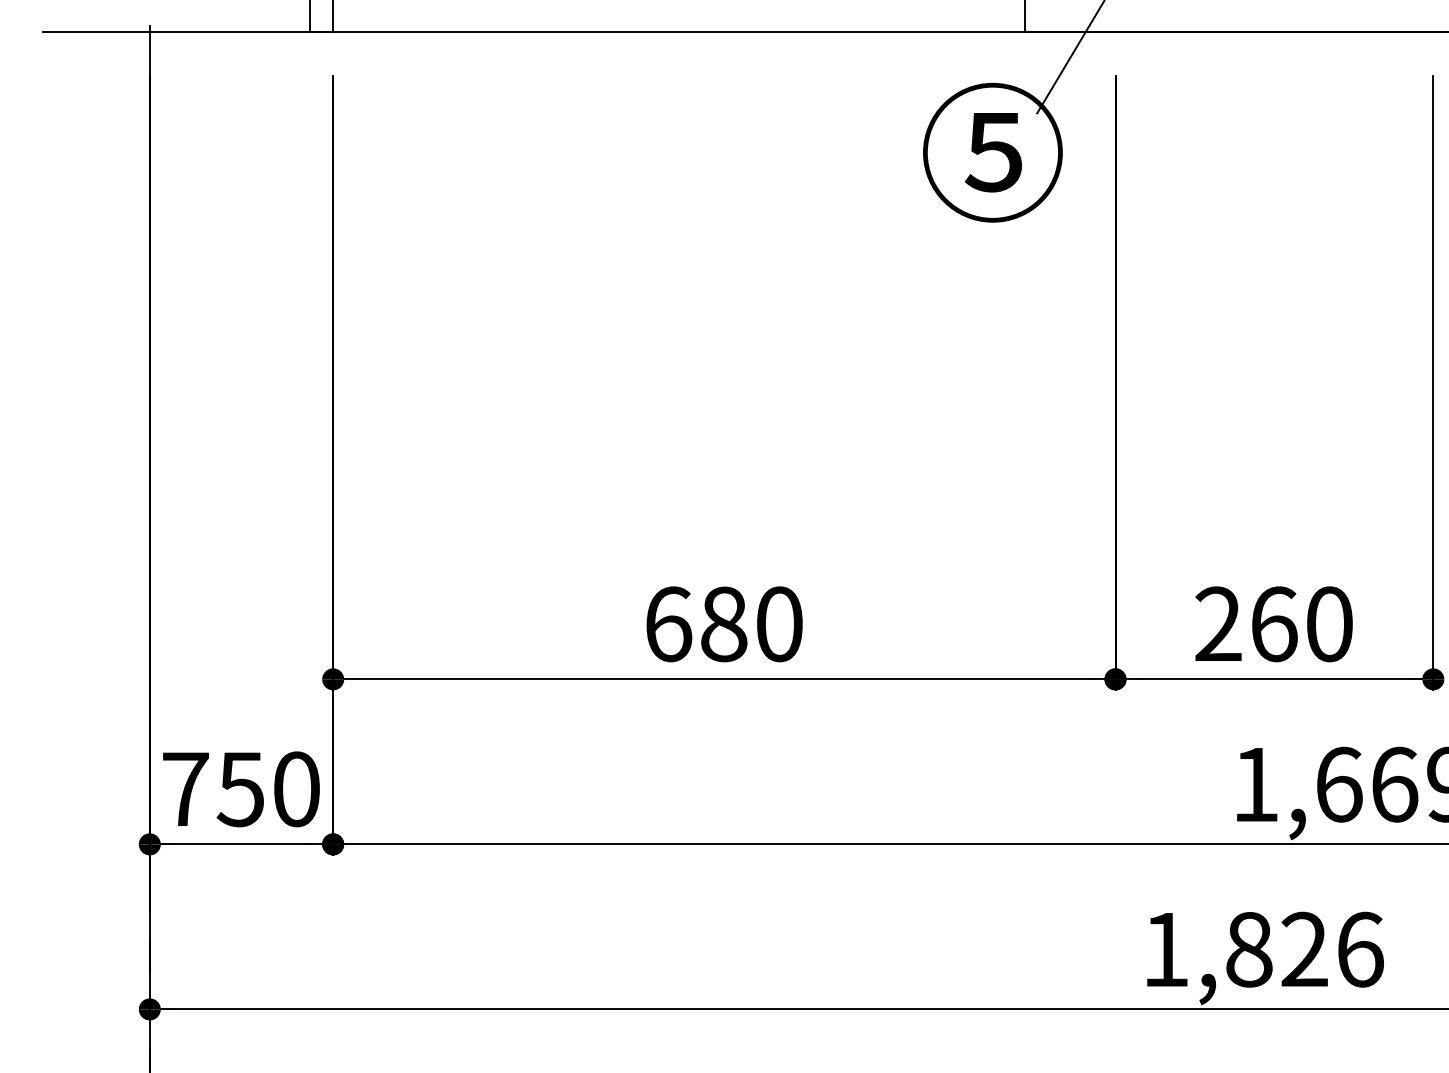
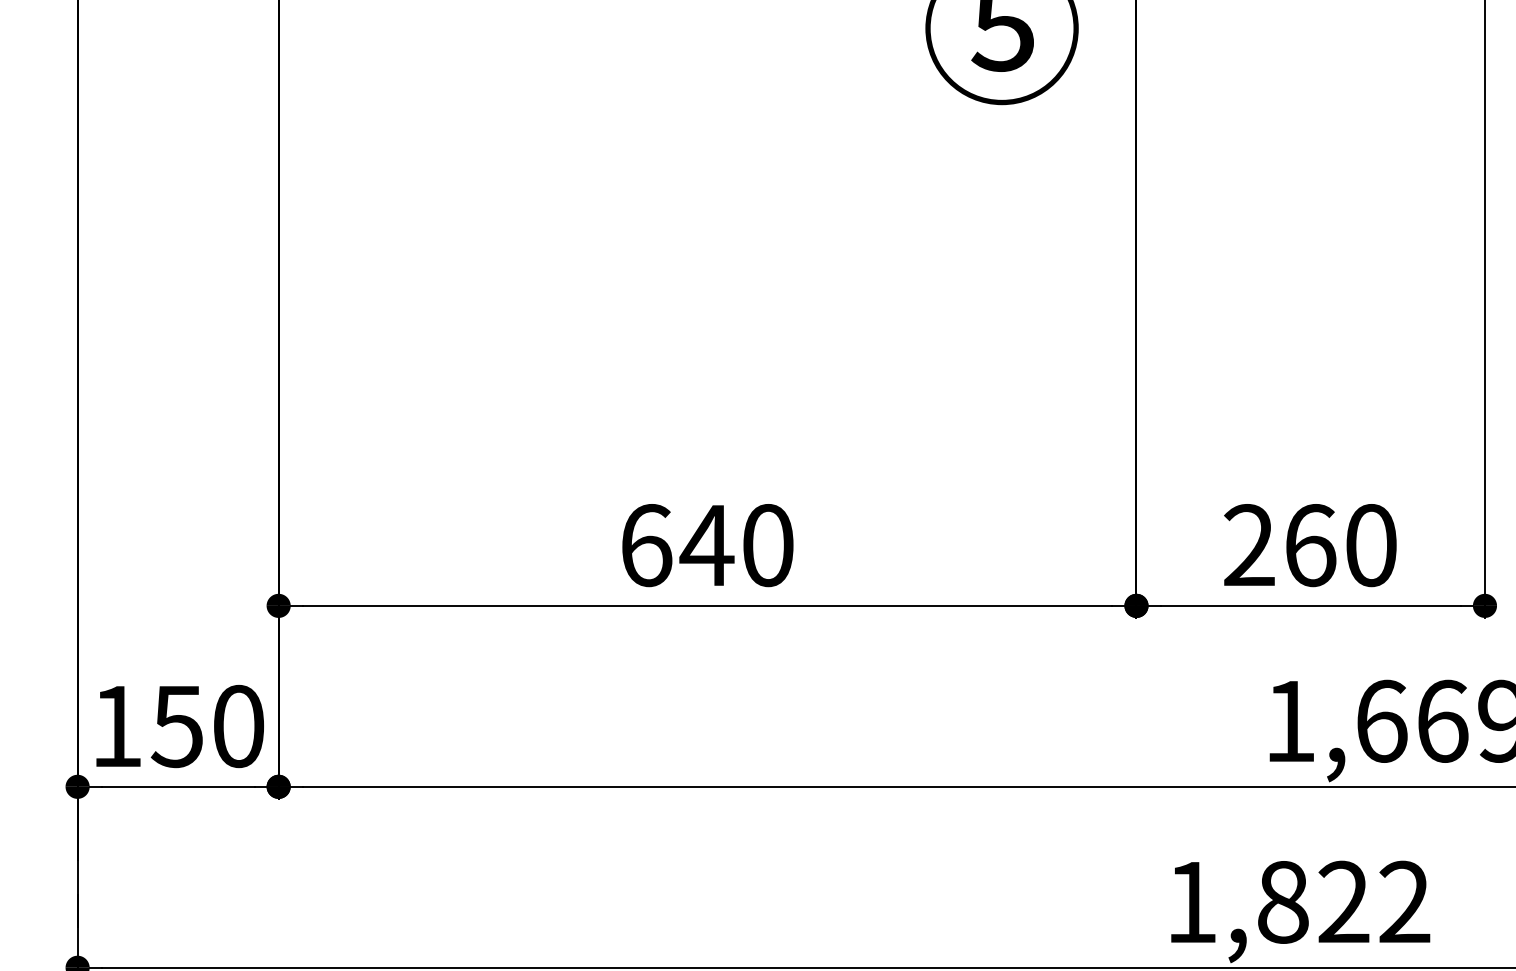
text: (723, 624) -> (706, 545), 680 -> 640
text: (185, 788) -> (116, 725), 750 -> 150
text: (1360, 949) -> (1405, 902), 1,826 -> 1,822

